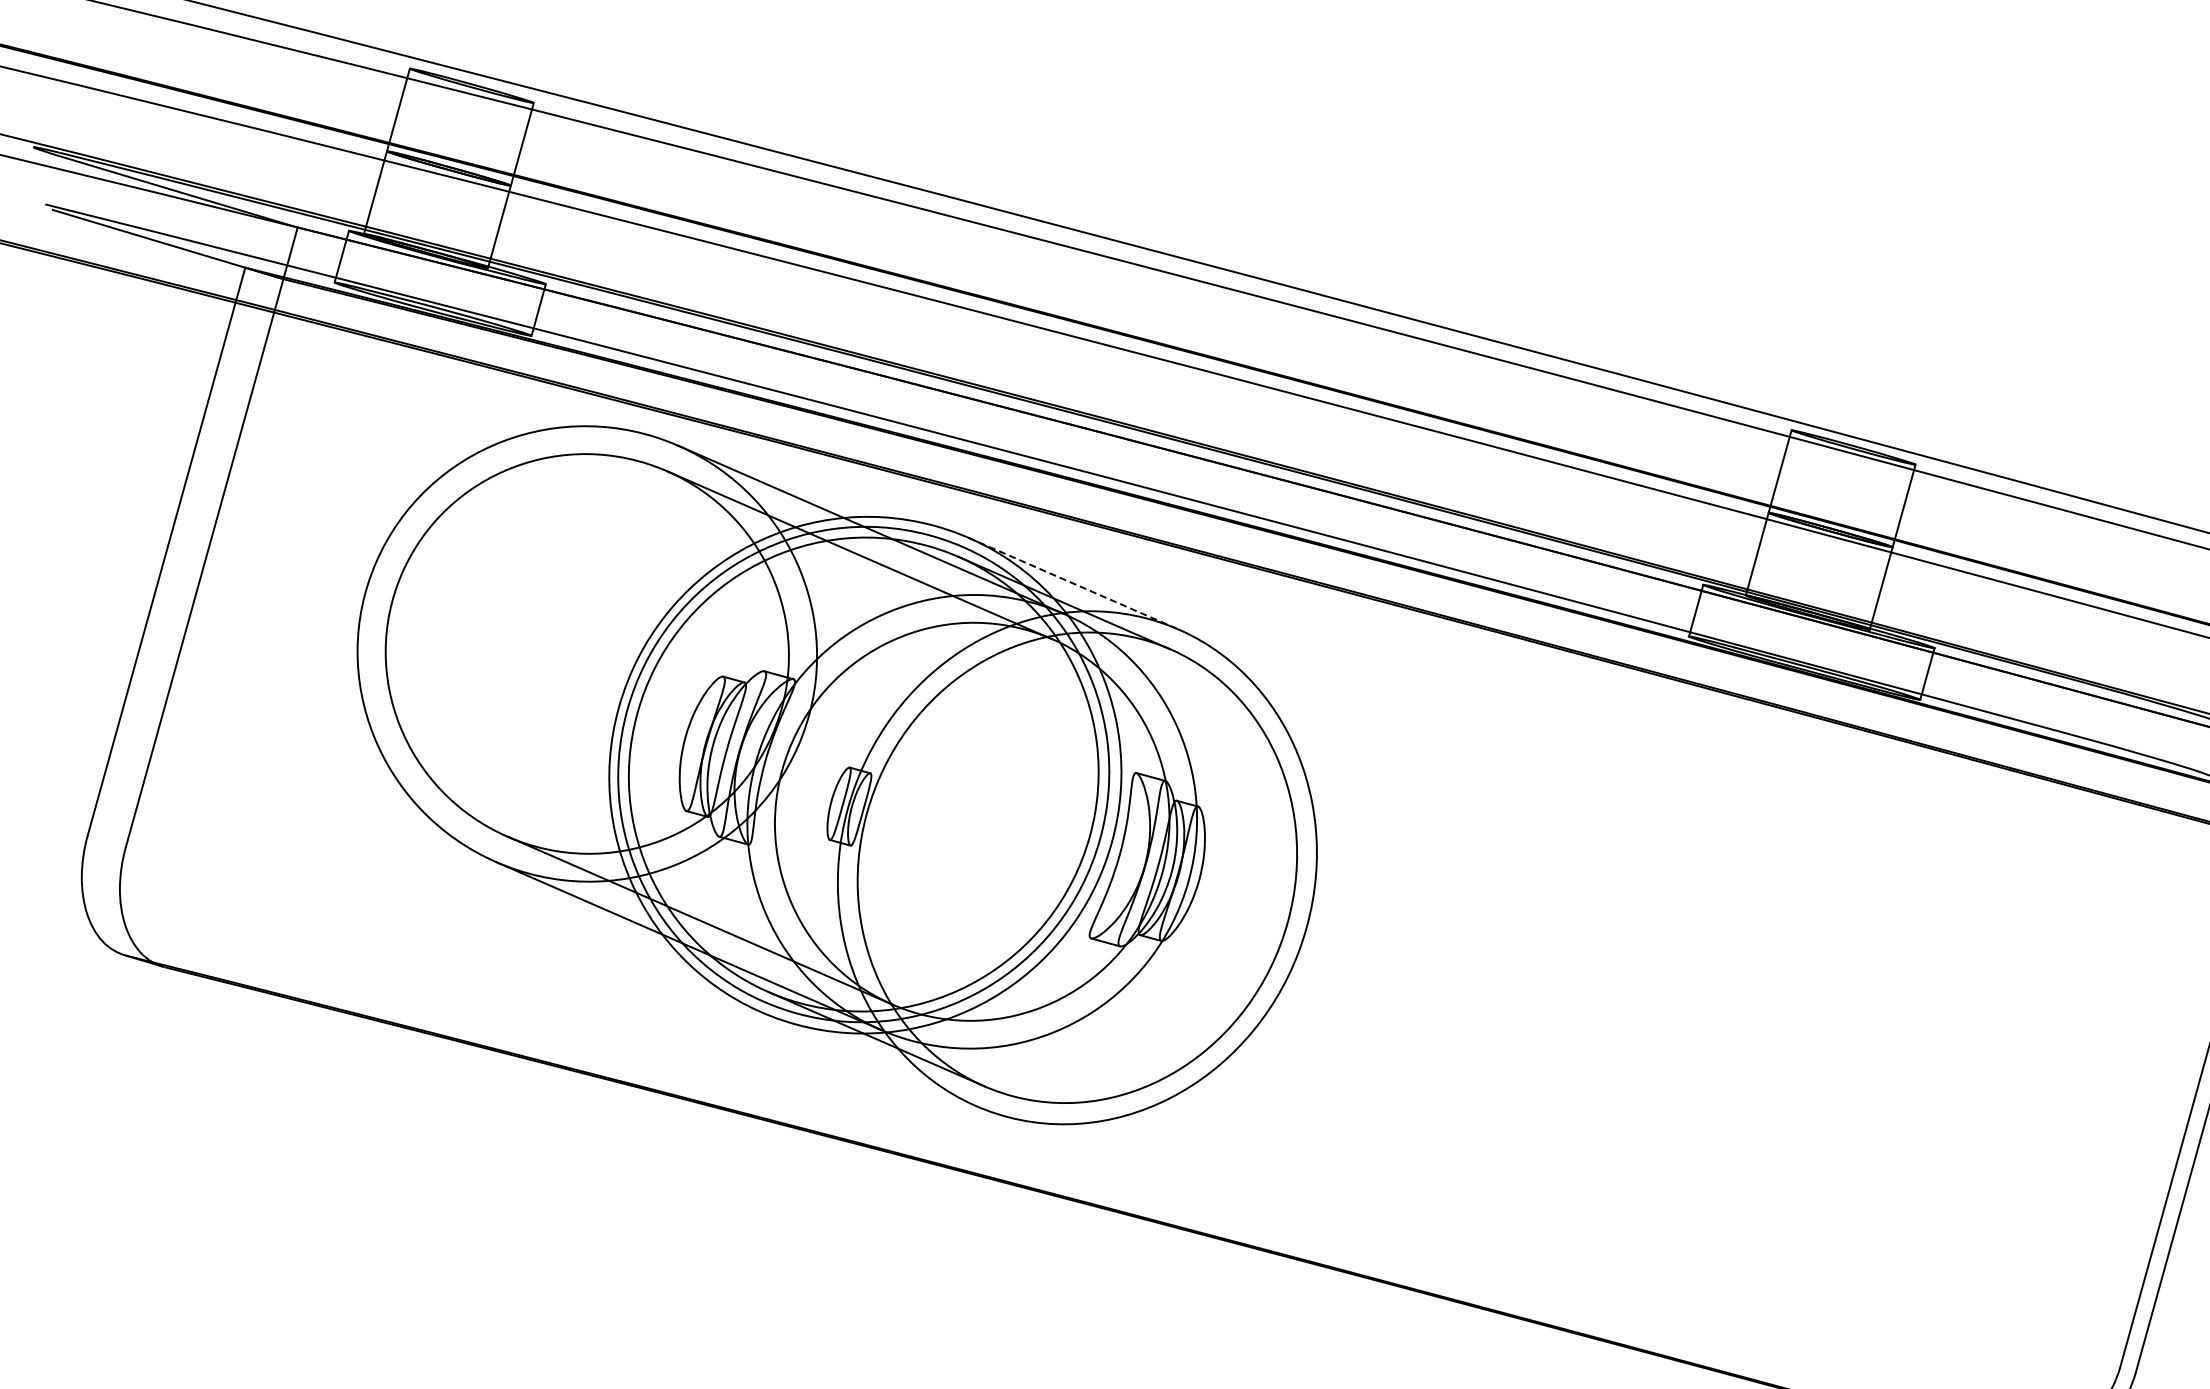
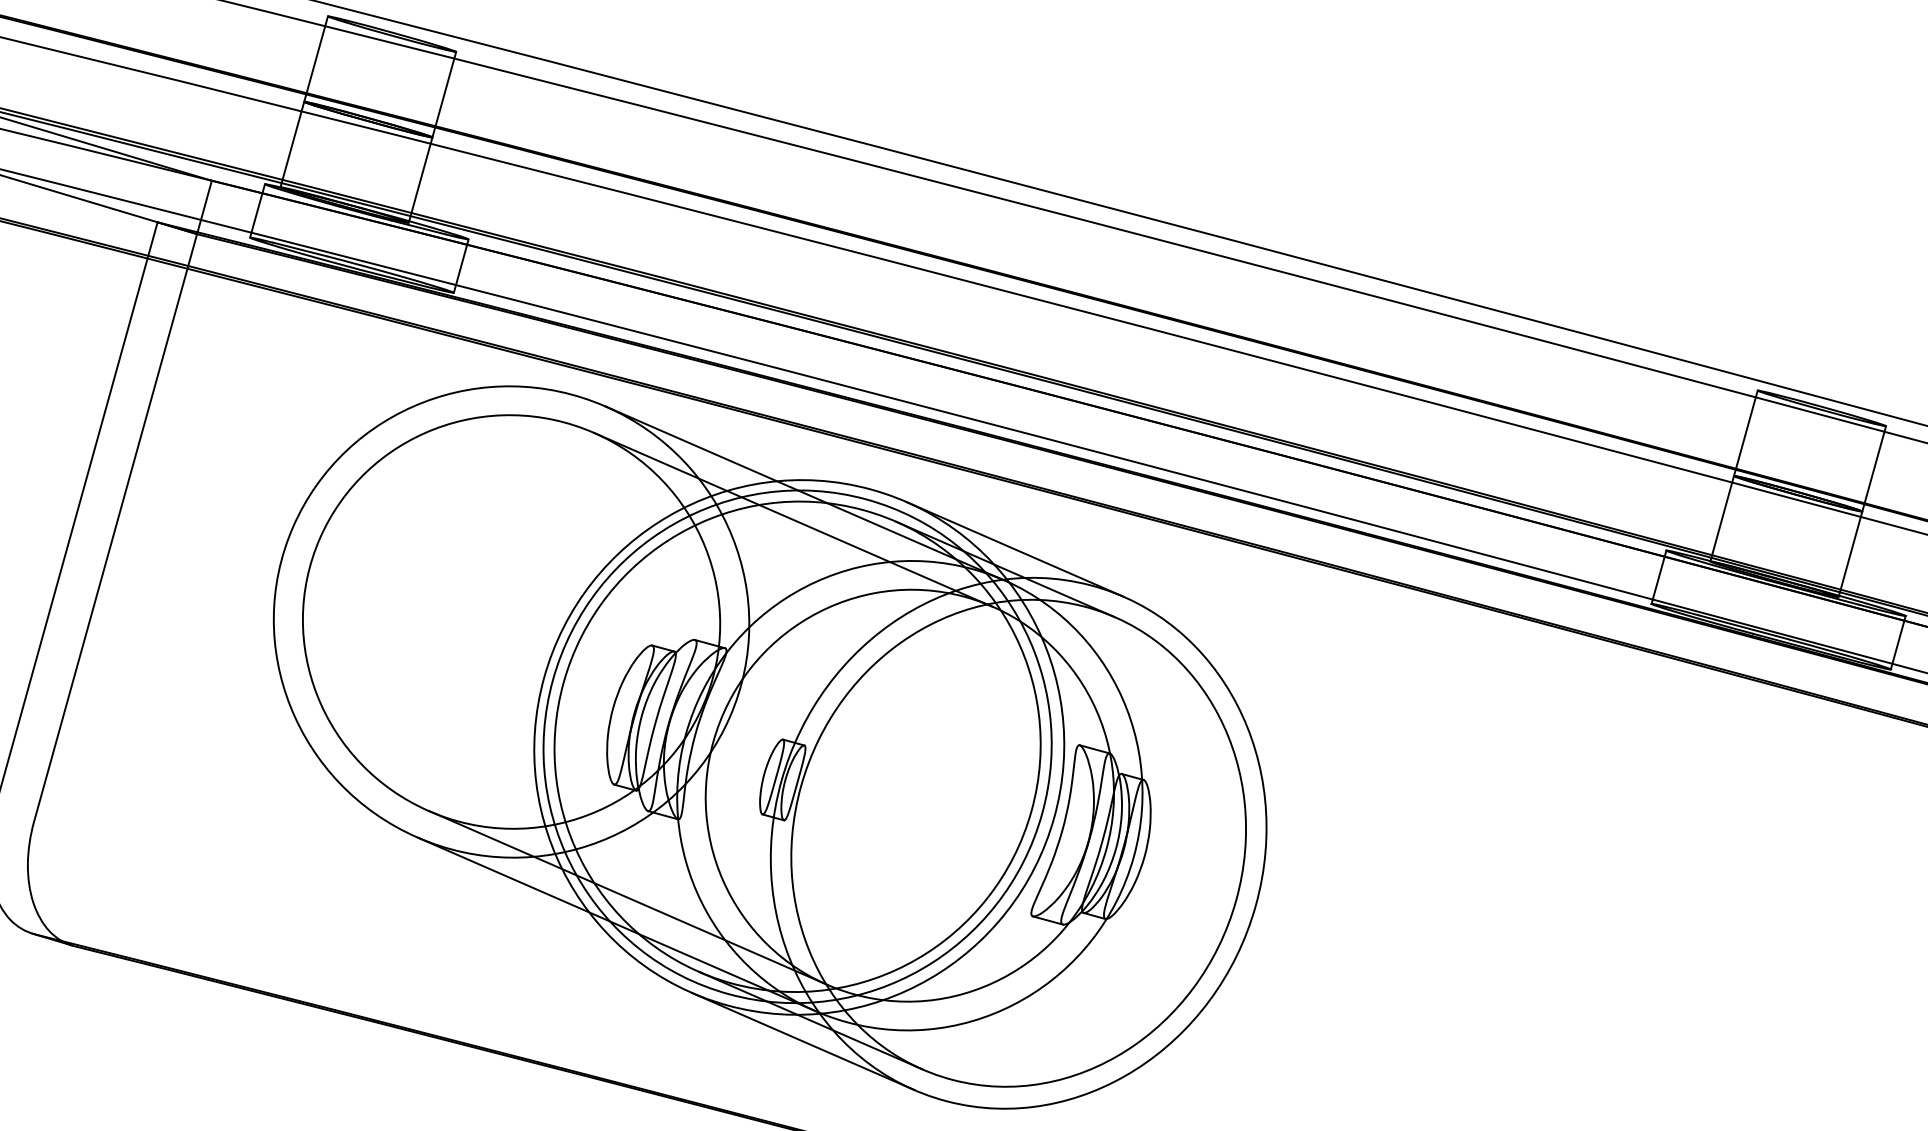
line: (1074, 583) -> (1015, 549), dashed -> solid
line: (868, 1059) -> (802, 1041), added

